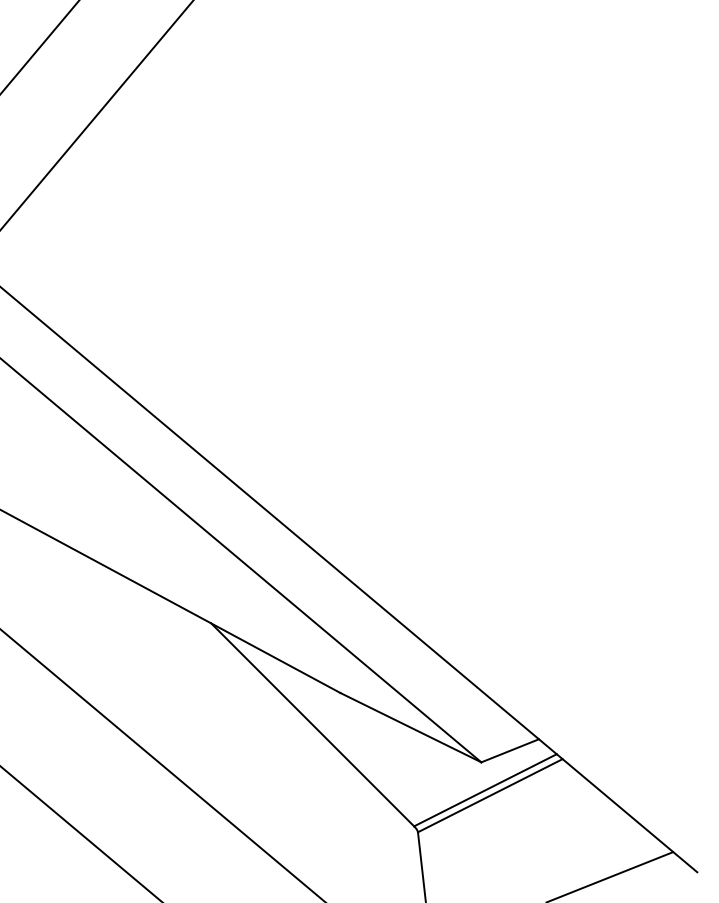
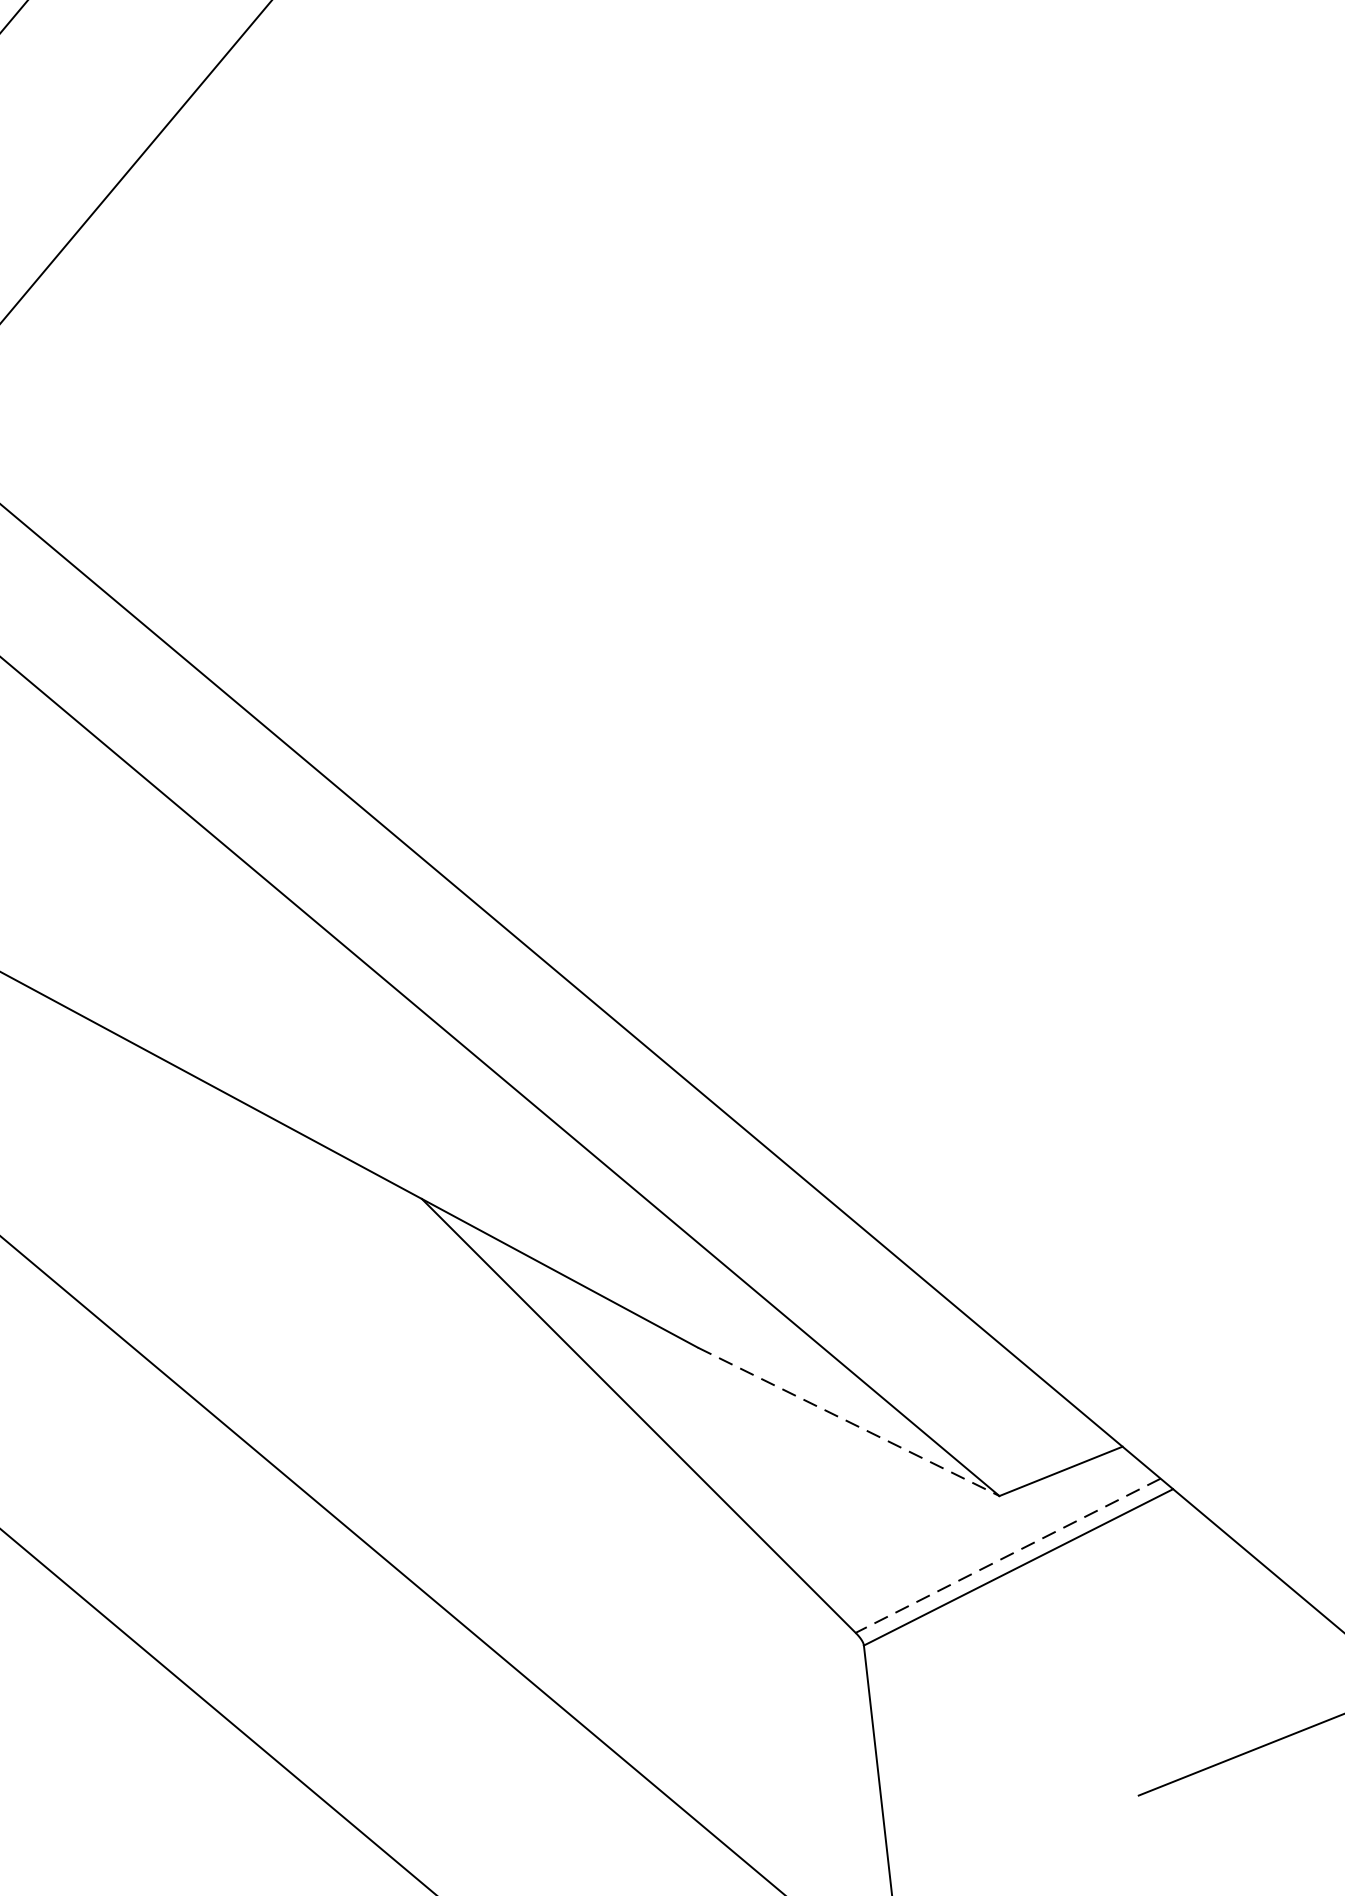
line: (410, 727) -> (847, 1421), solid -> dashed
line: (485, 790) -> (1008, 1556), solid -> dashed

